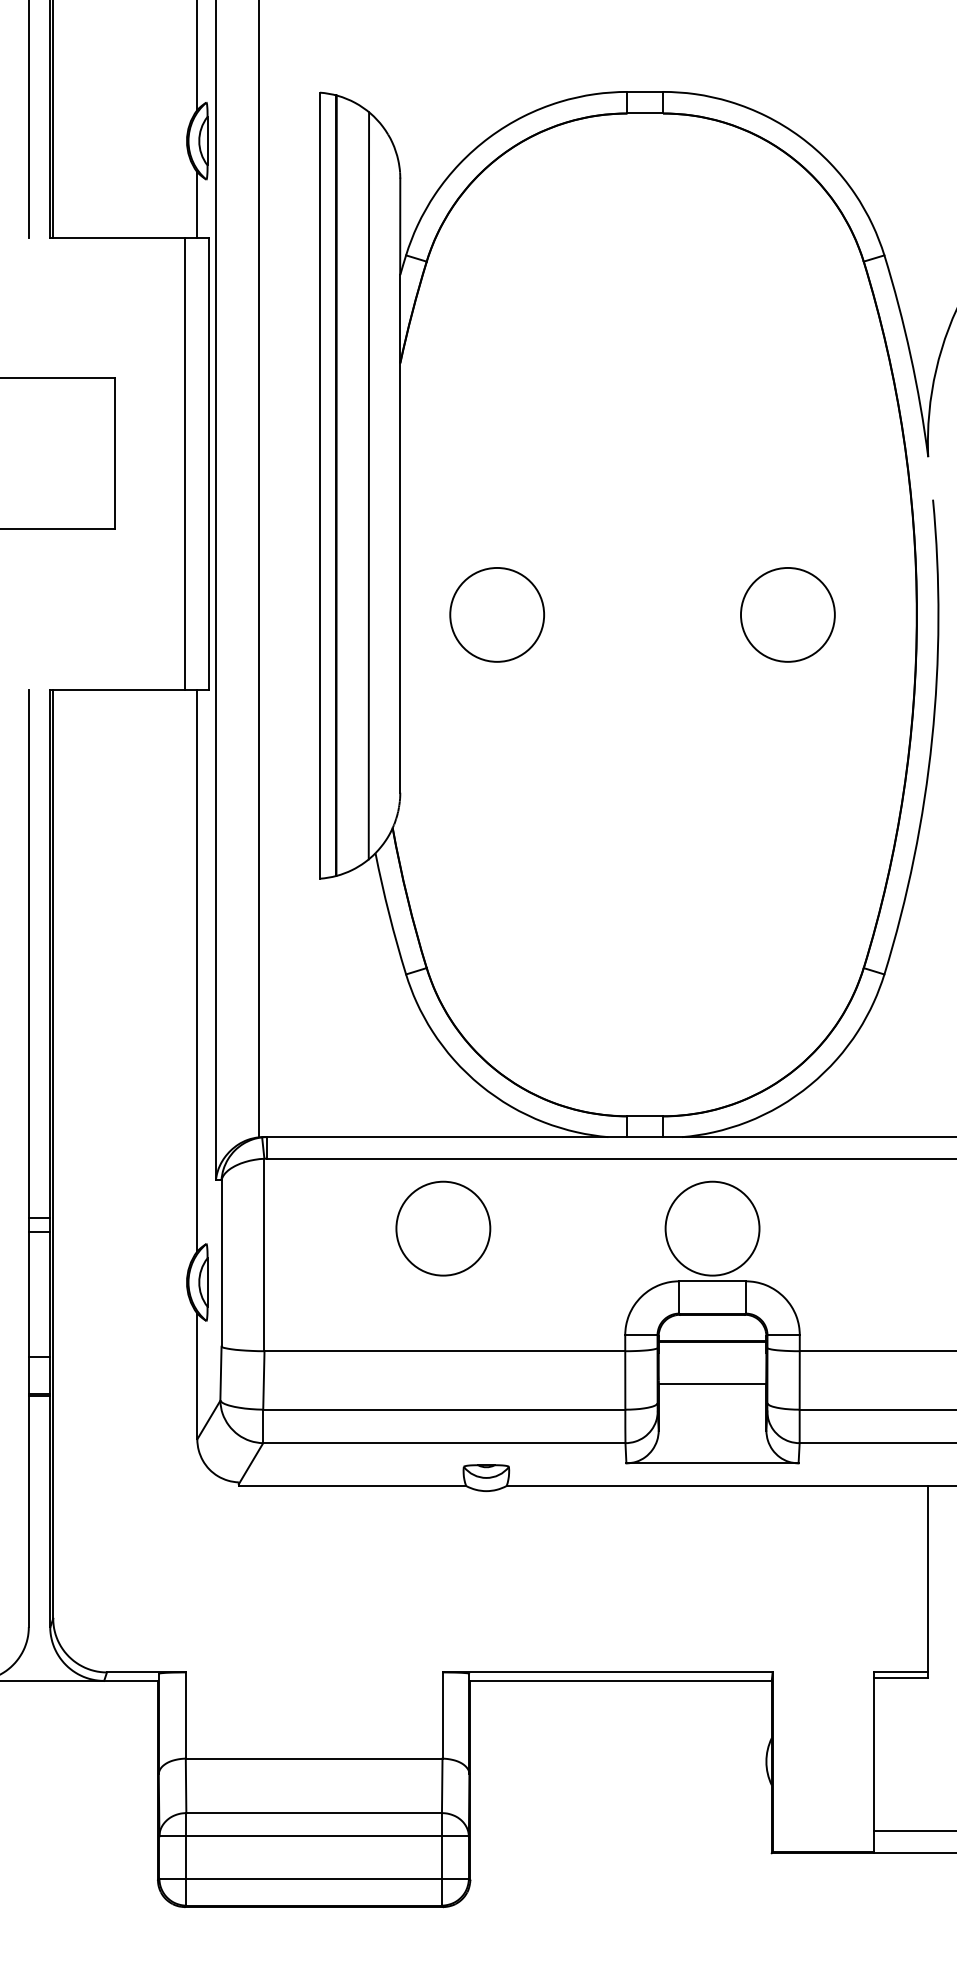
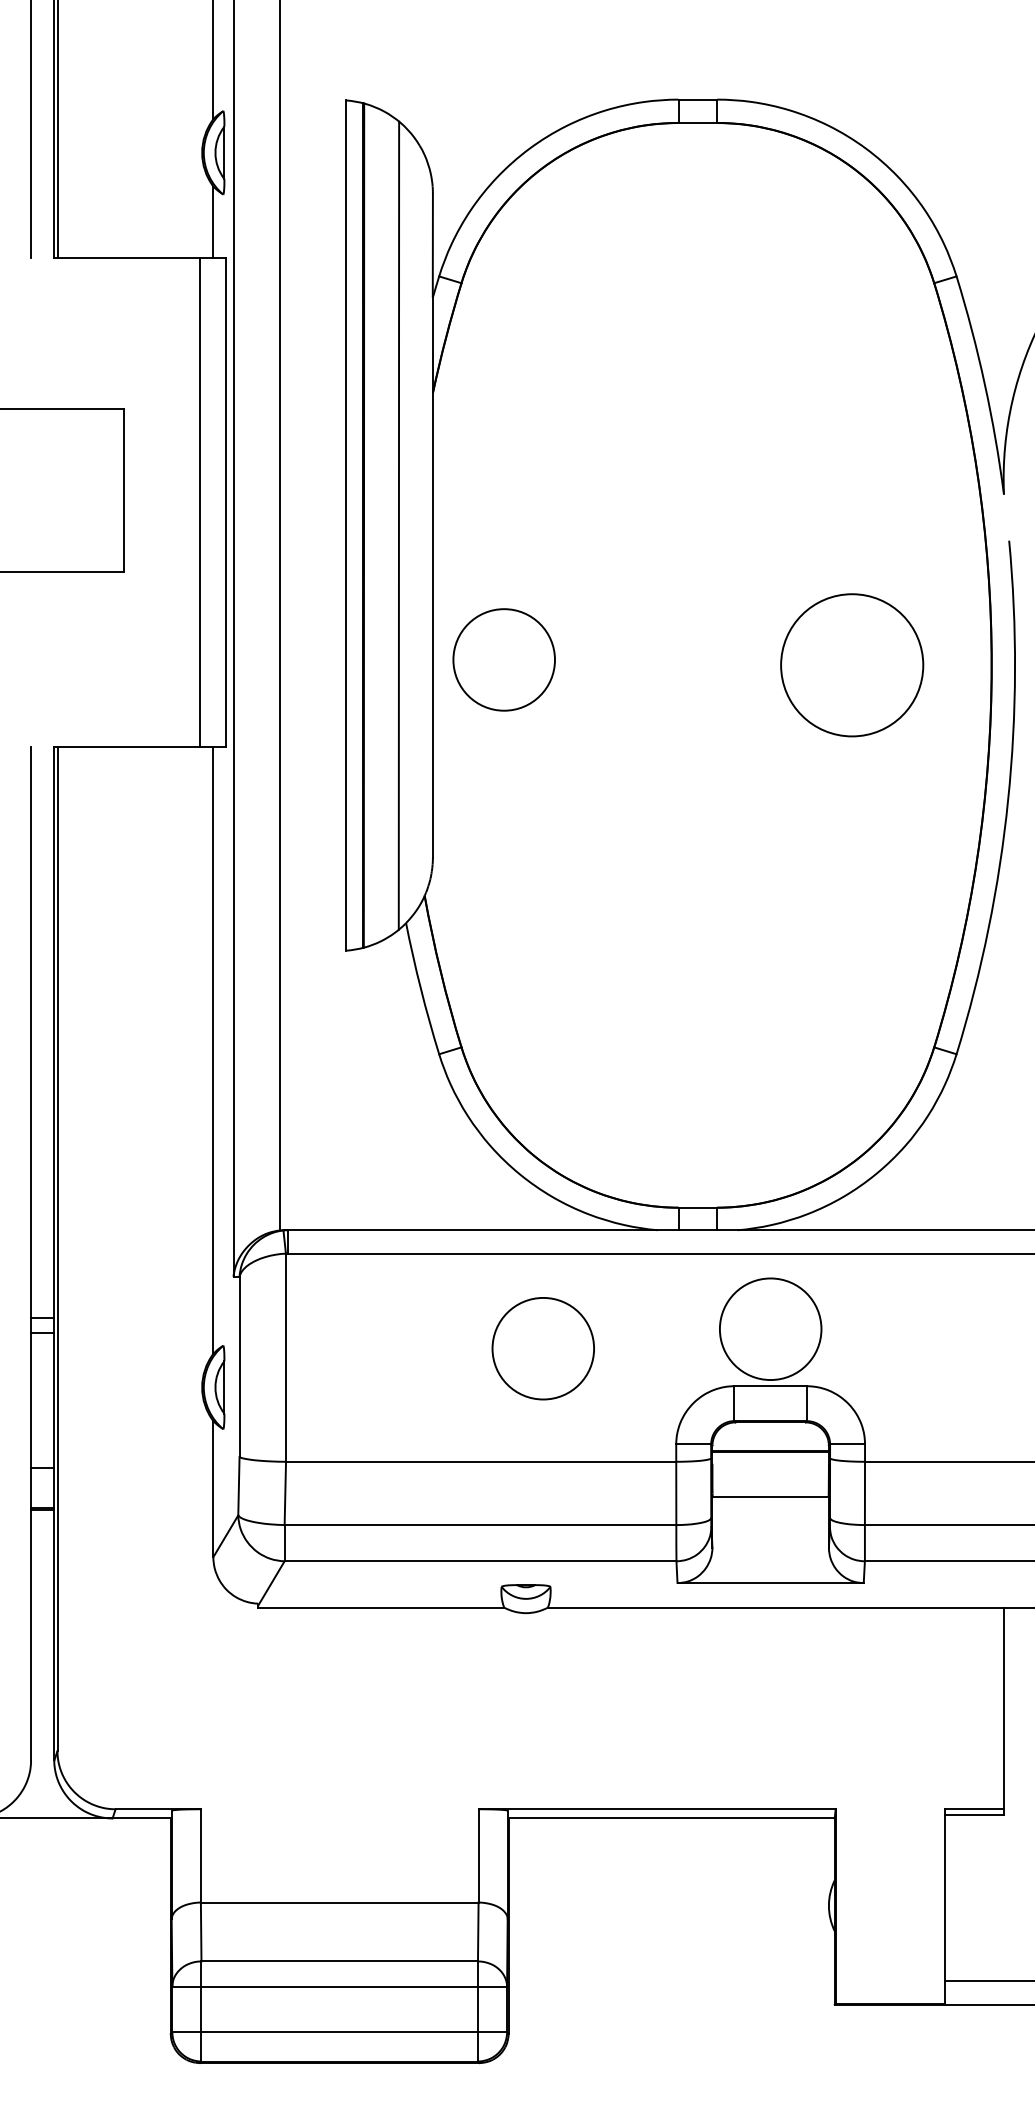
circle: (496, 614) -> (503, 659), moved
circle: (787, 614) -> (851, 664), size x1.4
circle: (443, 1228) -> (543, 1348), moved

